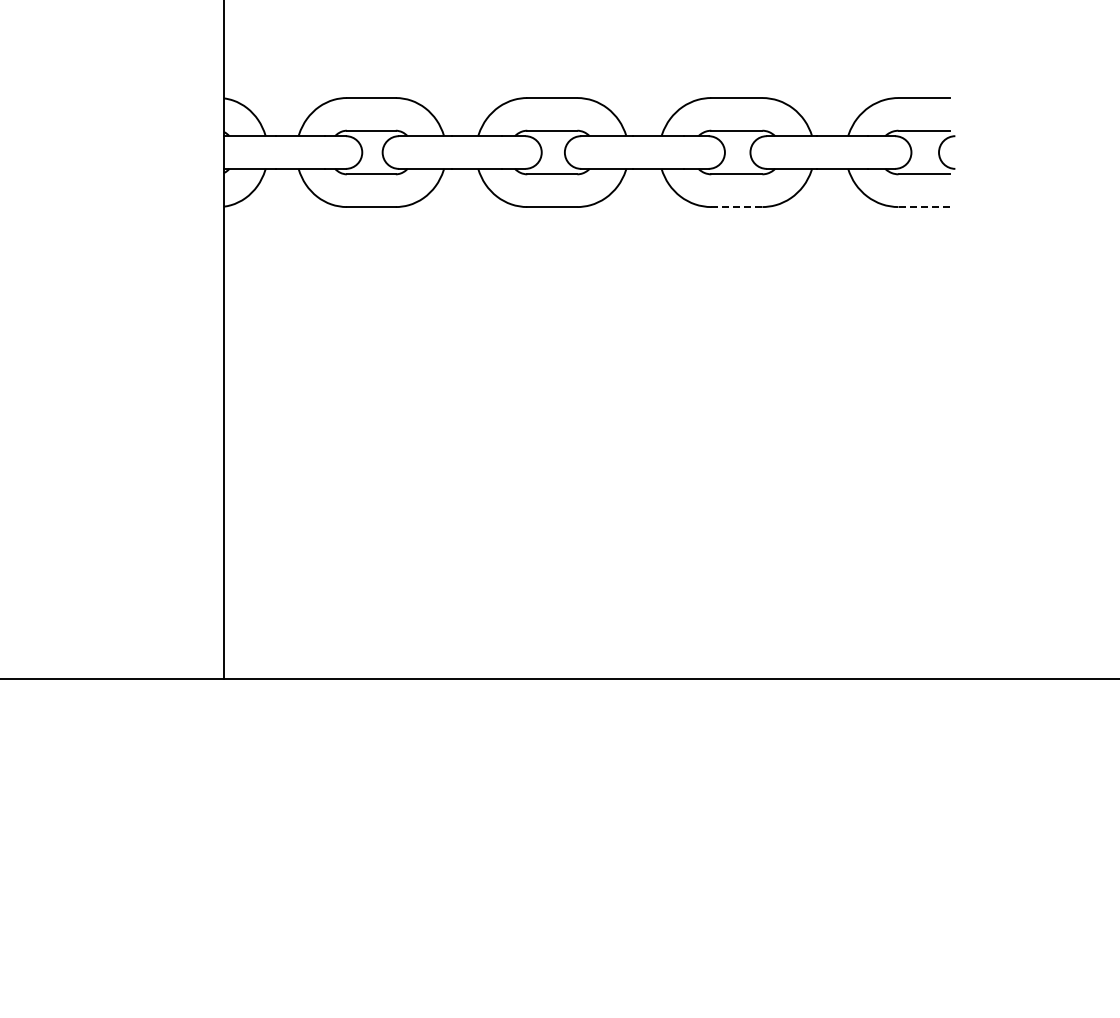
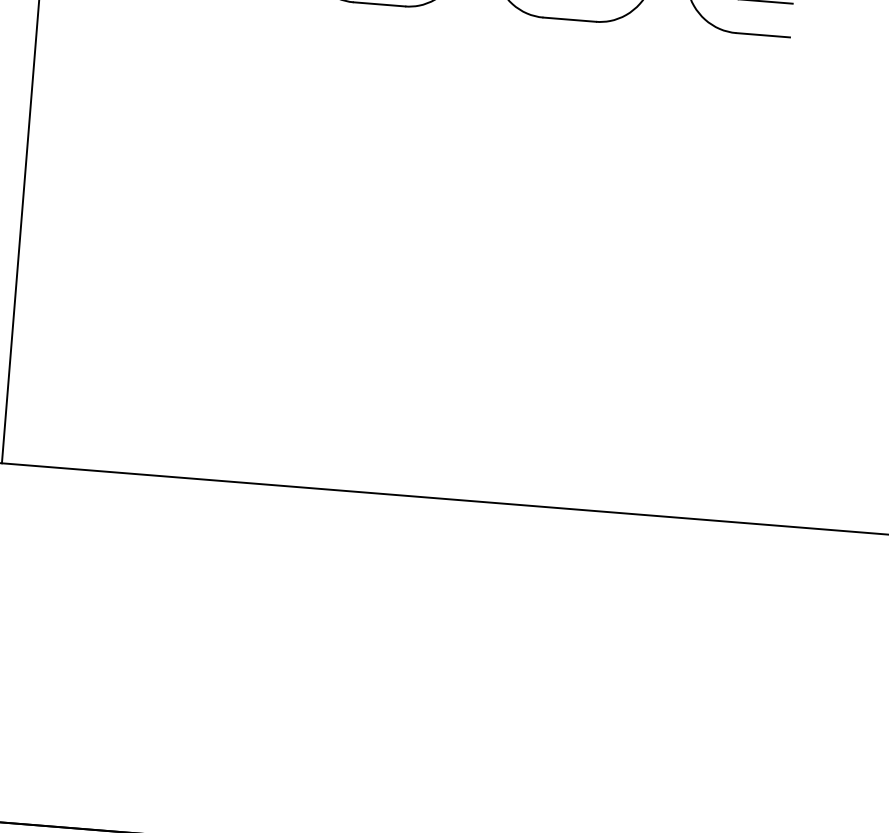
line: (736, 207) -> (569, 20), dashed -> solid
line: (924, 207) -> (763, 35), dashed -> solid

